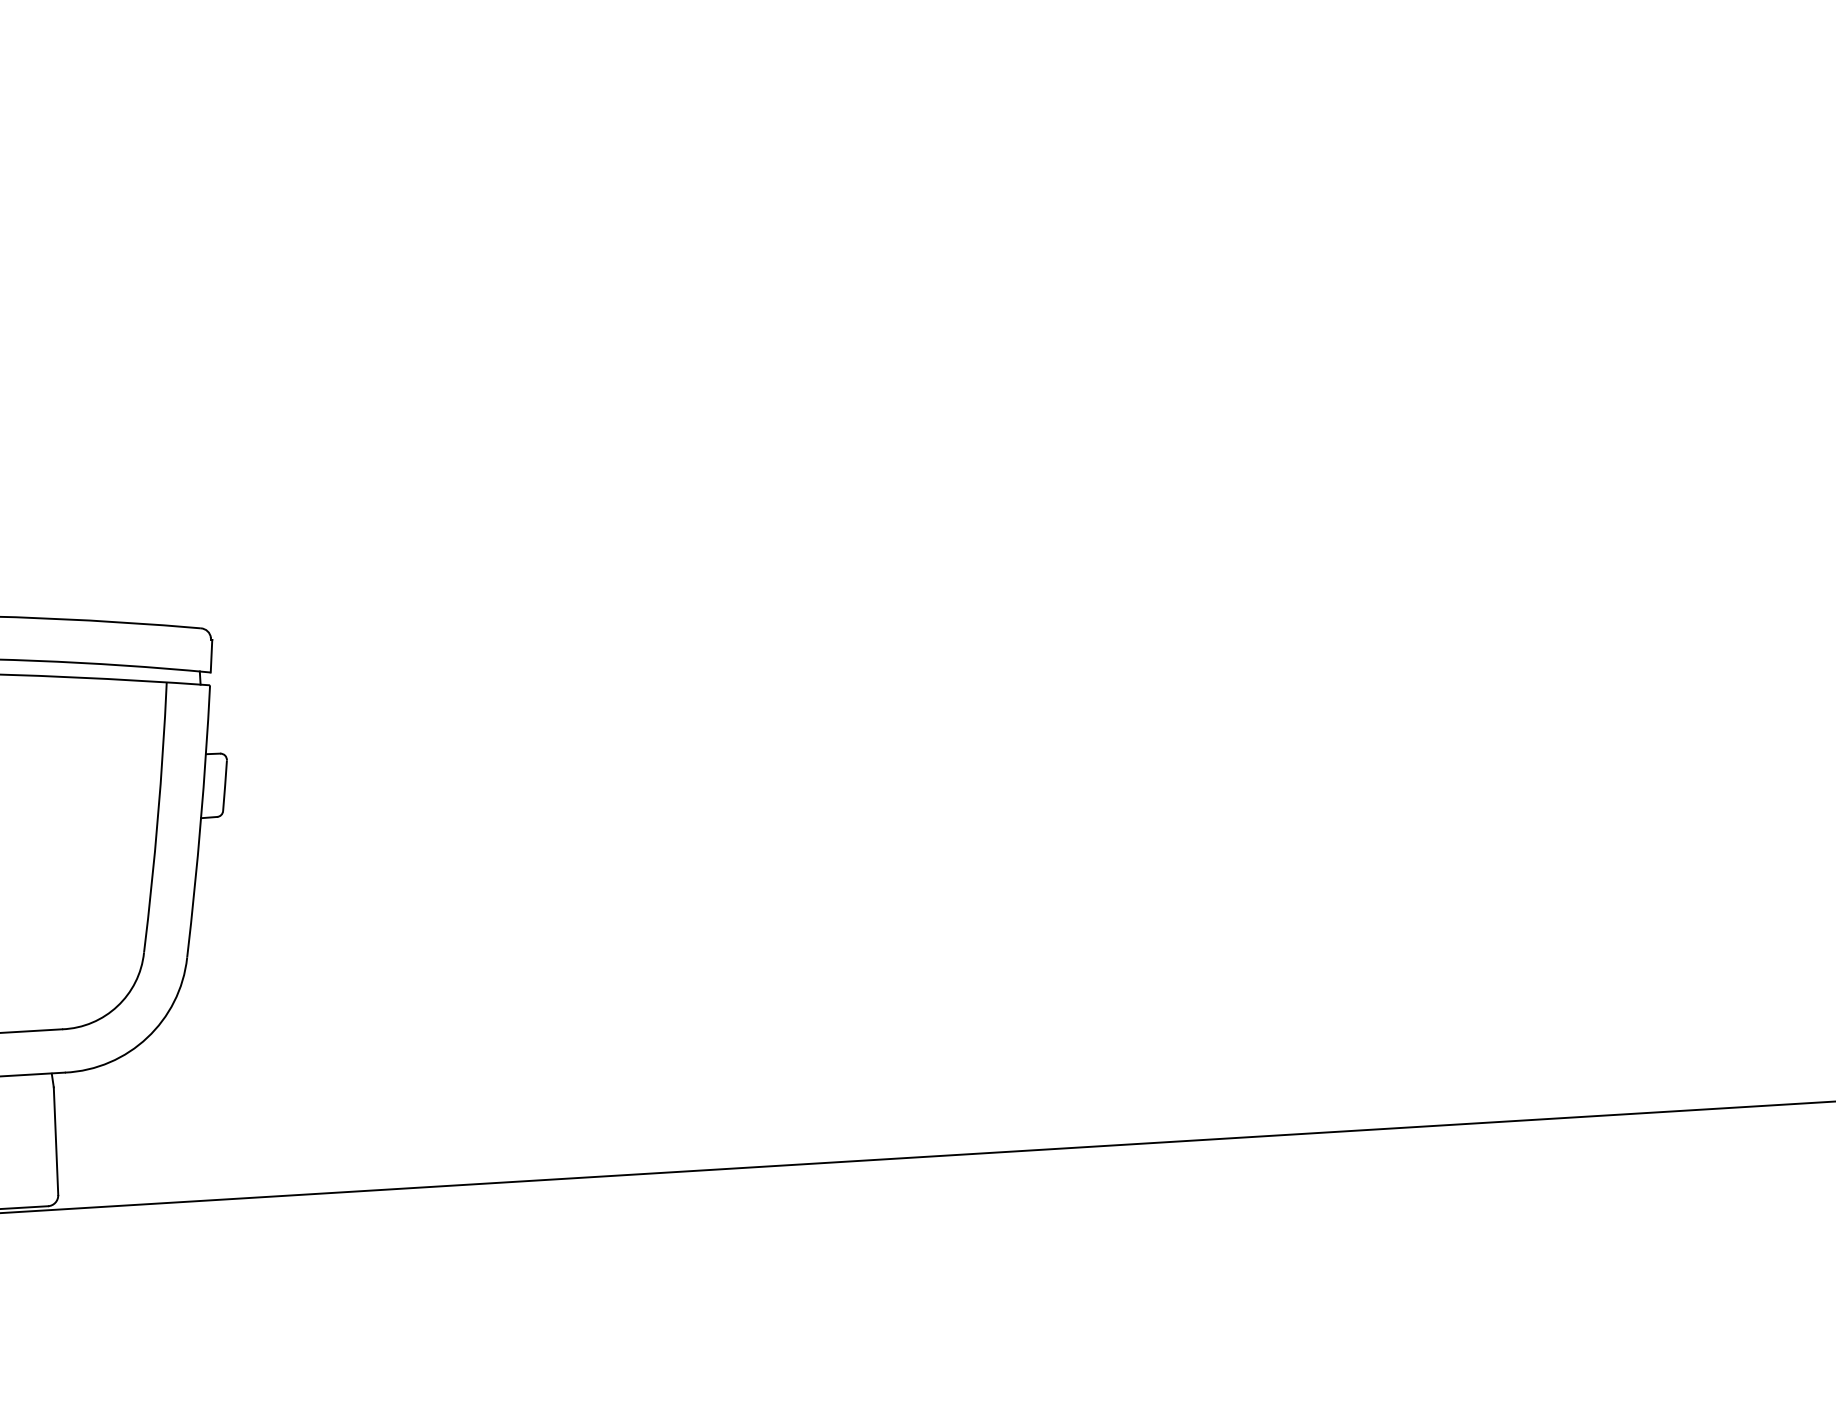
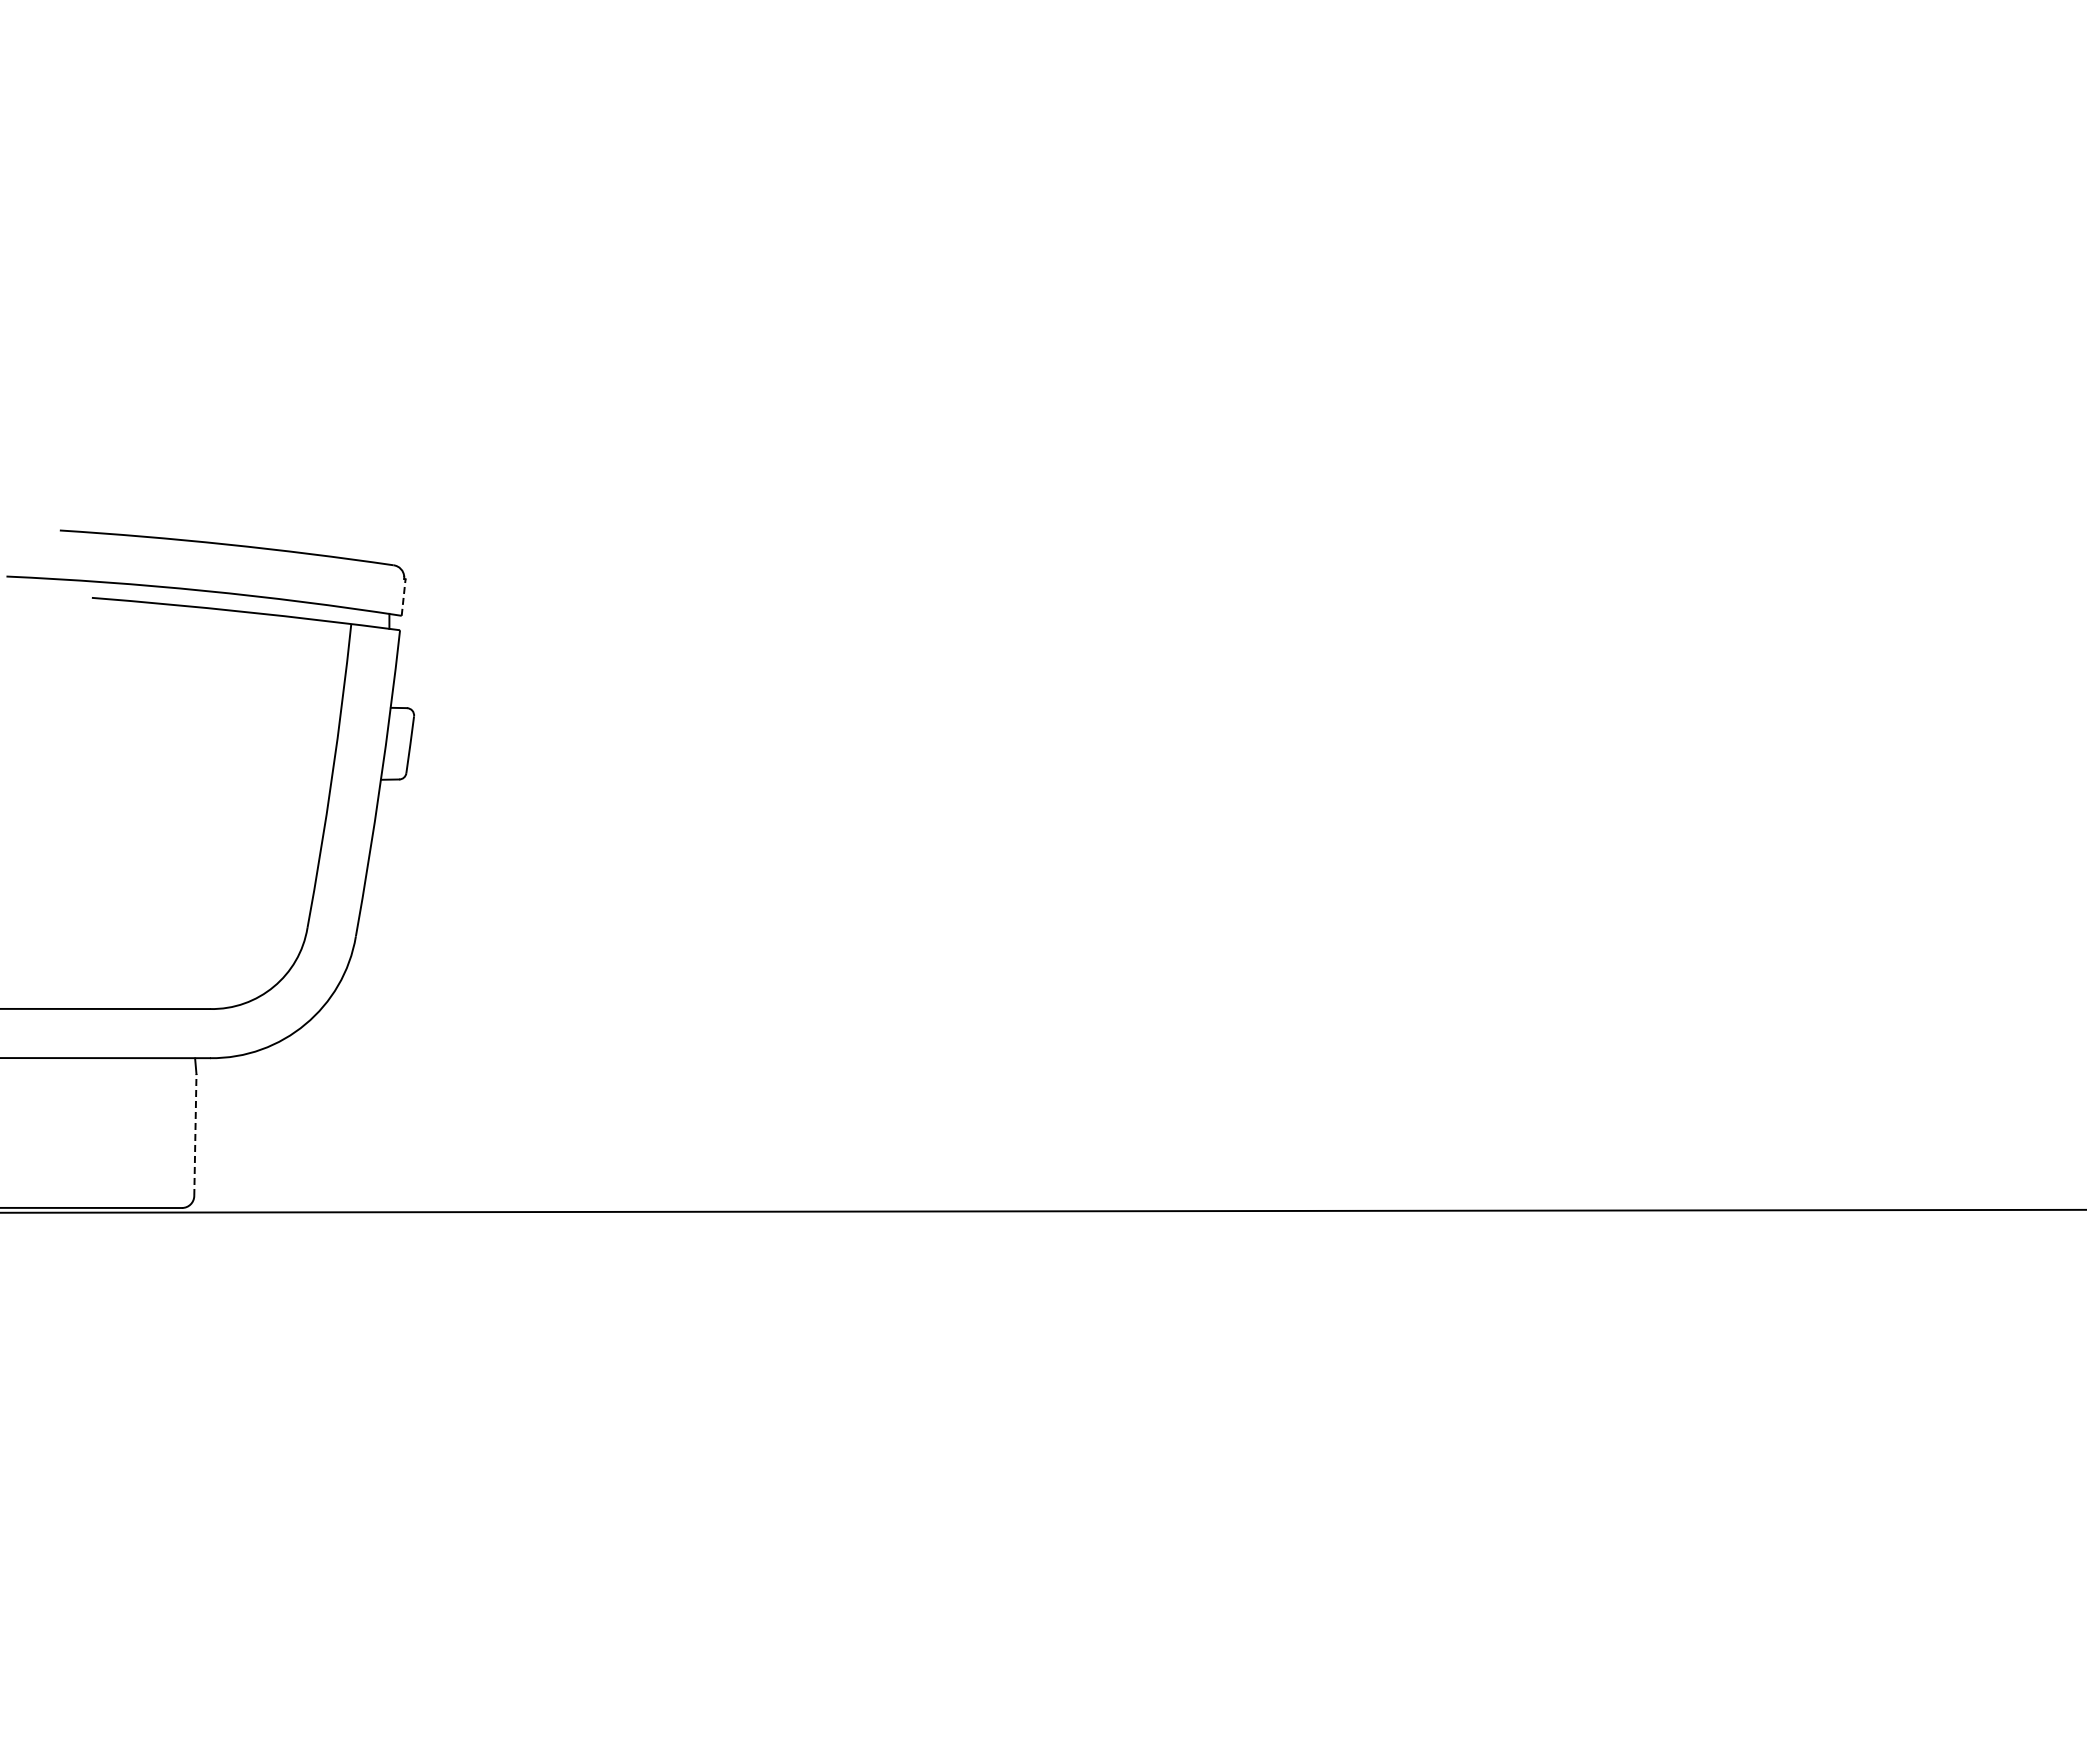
line: (211, 656) -> (403, 597), solid -> dashed
line: (56, 1141) -> (195, 1135), solid -> dashed

